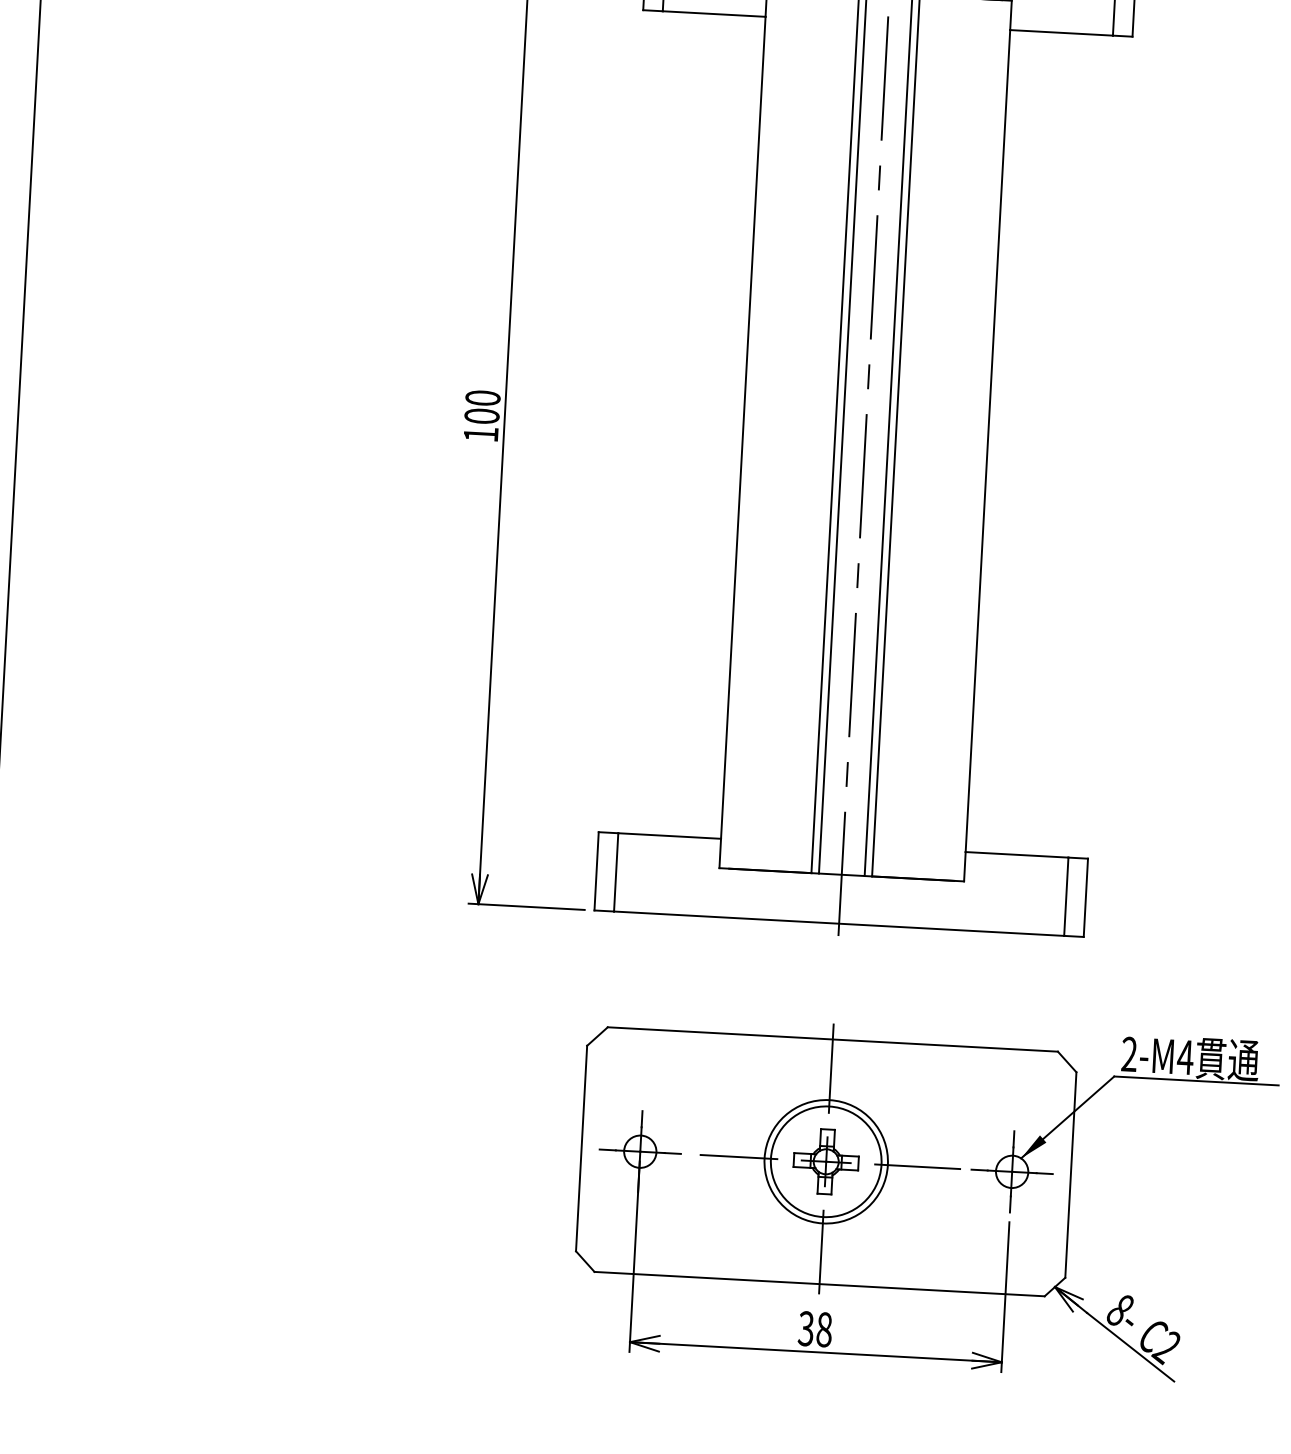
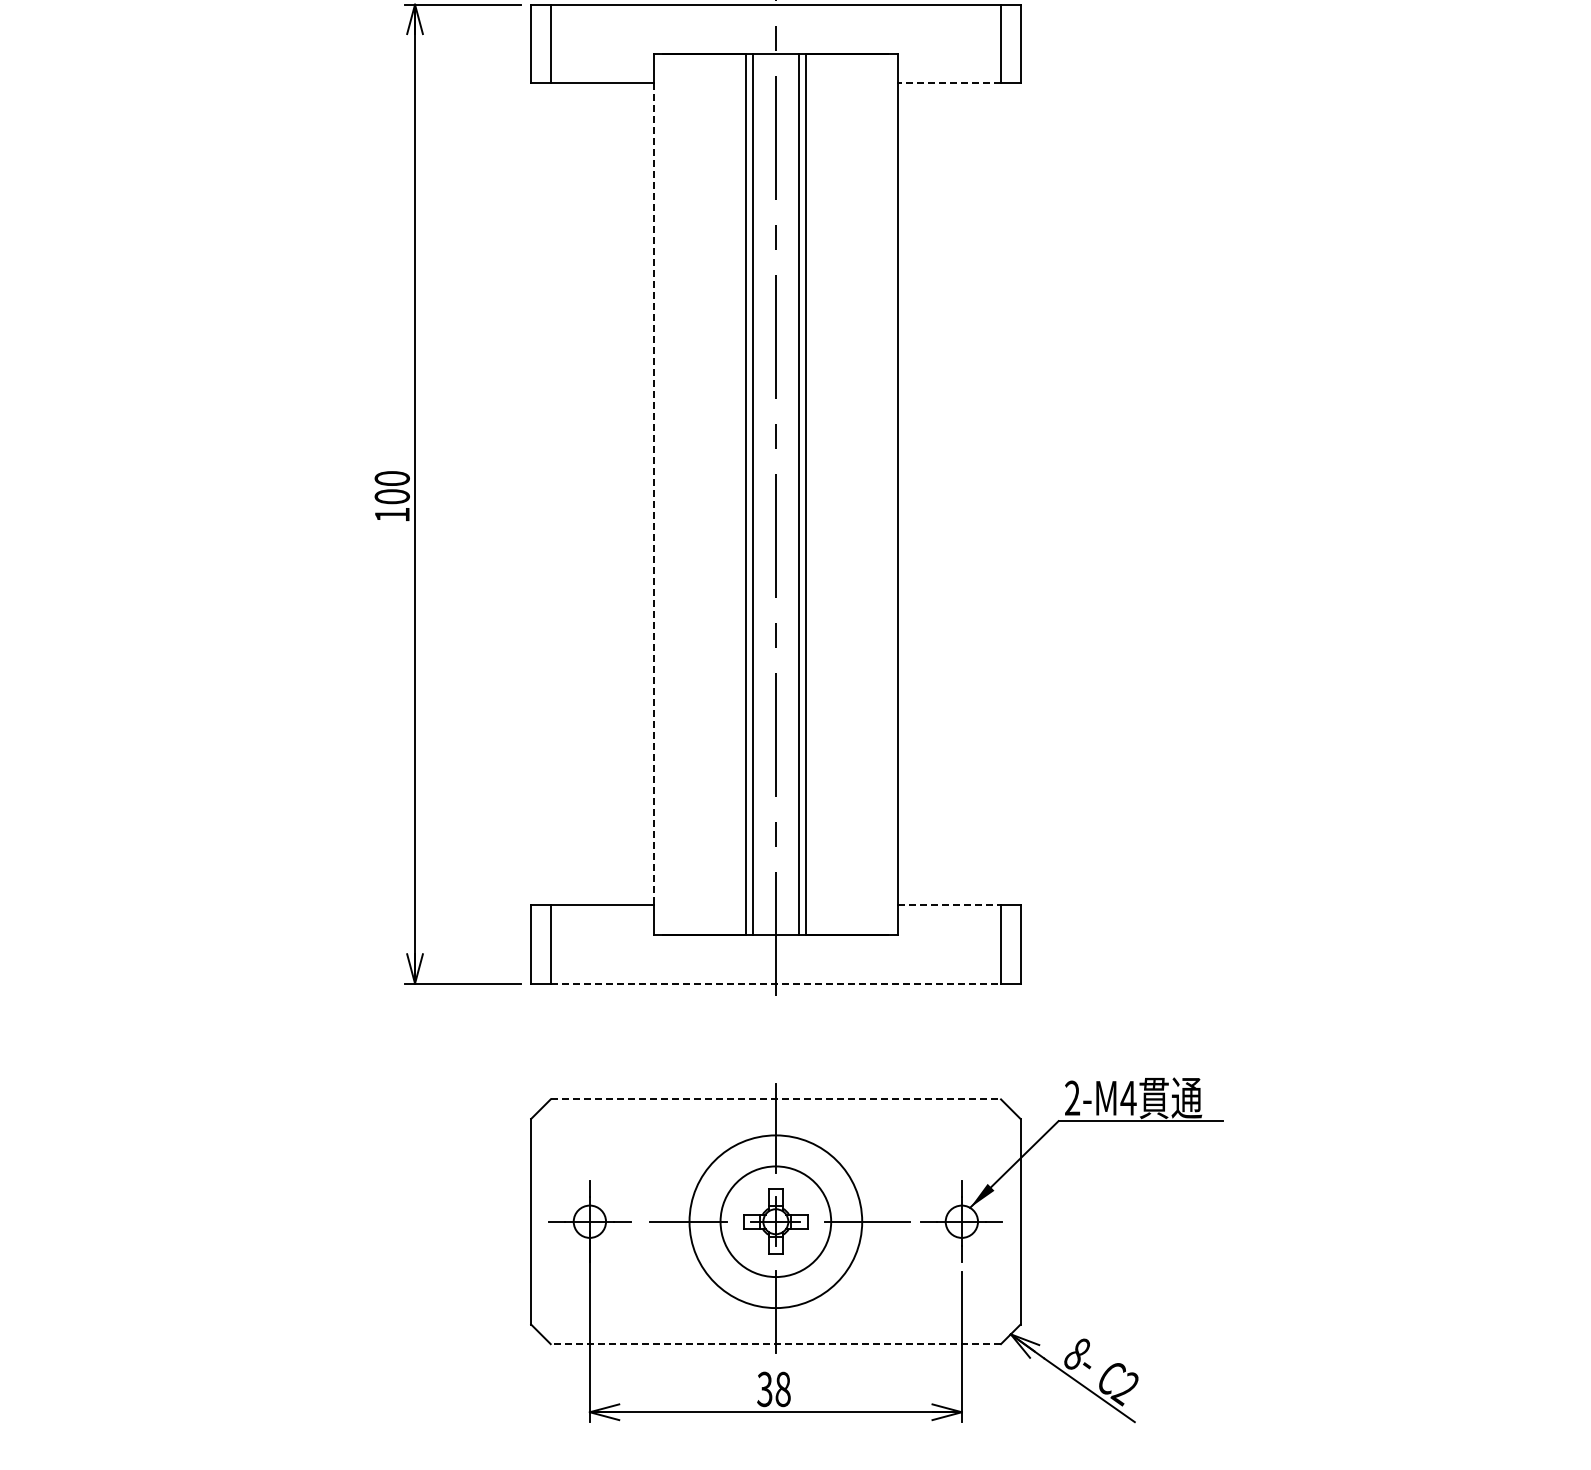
line: (1061, 33) -> (949, 83), solid -> dashed
line: (743, 428) -> (653, 494), solid -> dashed
line: (1017, 855) -> (950, 905), solid -> dashed
line: (839, 923) -> (776, 983), solid -> dashed
line: (833, 1039) -> (776, 1099), solid -> dashed
circle: (825, 1161) -> (775, 1221), size x1.4
line: (819, 1284) -> (775, 1344), solid -> dashed

